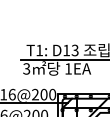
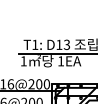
text: (26, 69) -> (23, 61), 3 -> 1

